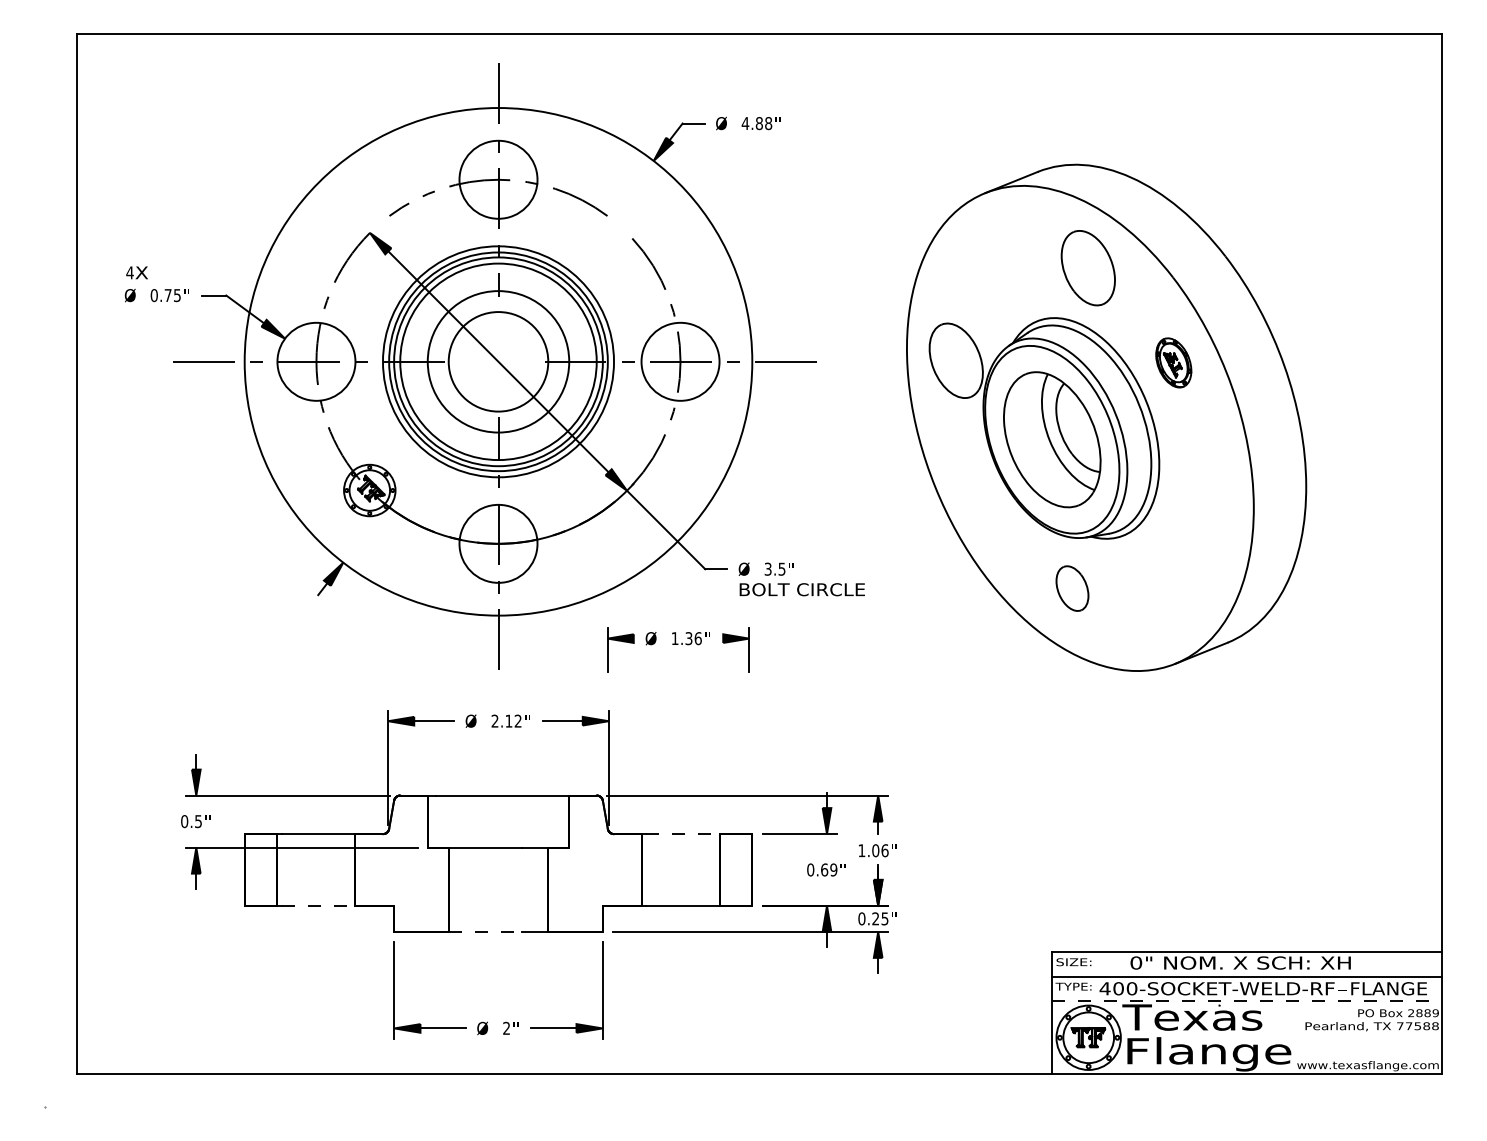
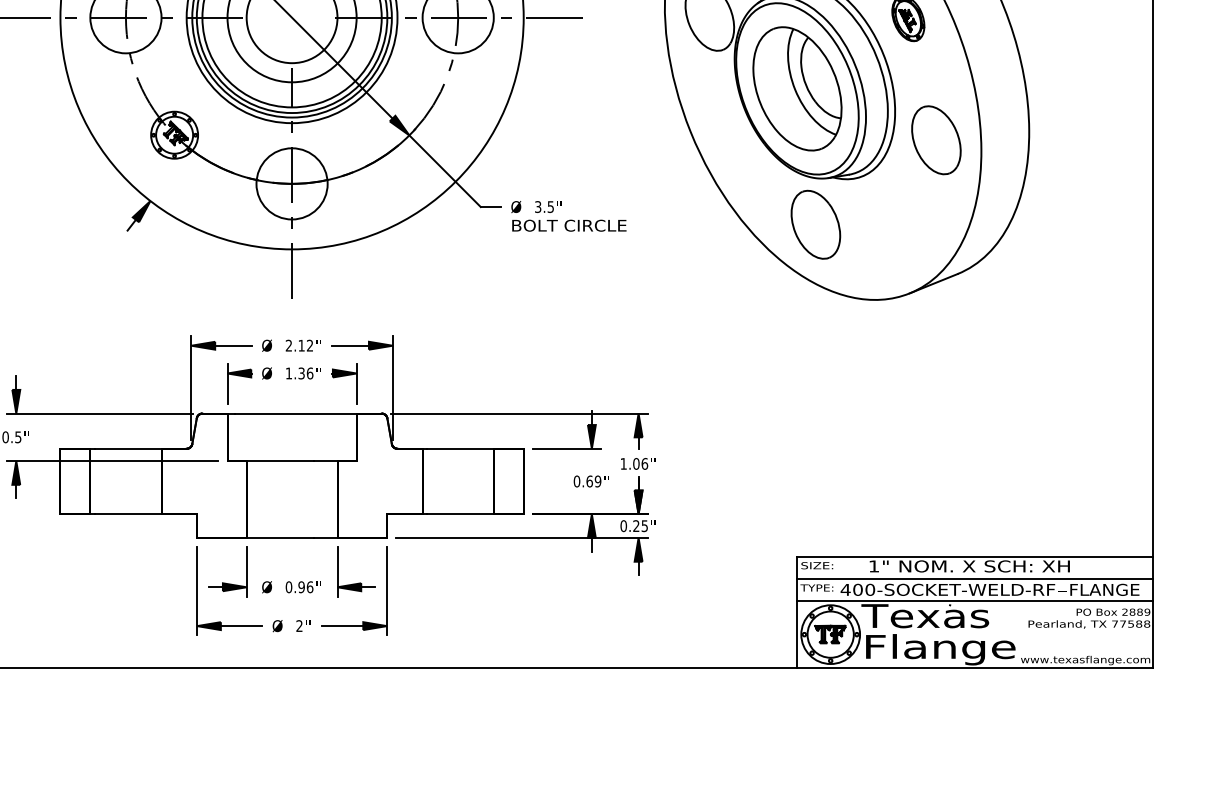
part: (1204, 495) -> (936, 139), added
part: (1072, 588) -> (815, 224), size x1.67
part: (678, 649) -> (292, 383), moved
line: (682, 834) -> (460, 449), dashed -> solid
line: (318, 905) -> (127, 513), dashed -> solid
line: (485, 931) -> (280, 537), dashed -> solid
text: (1136, 962) -> (874, 565), 0" -> 1"
part: (496, 979) -> (290, 581), added
line: (1247, 1001) -> (975, 601), dashed -> solid

